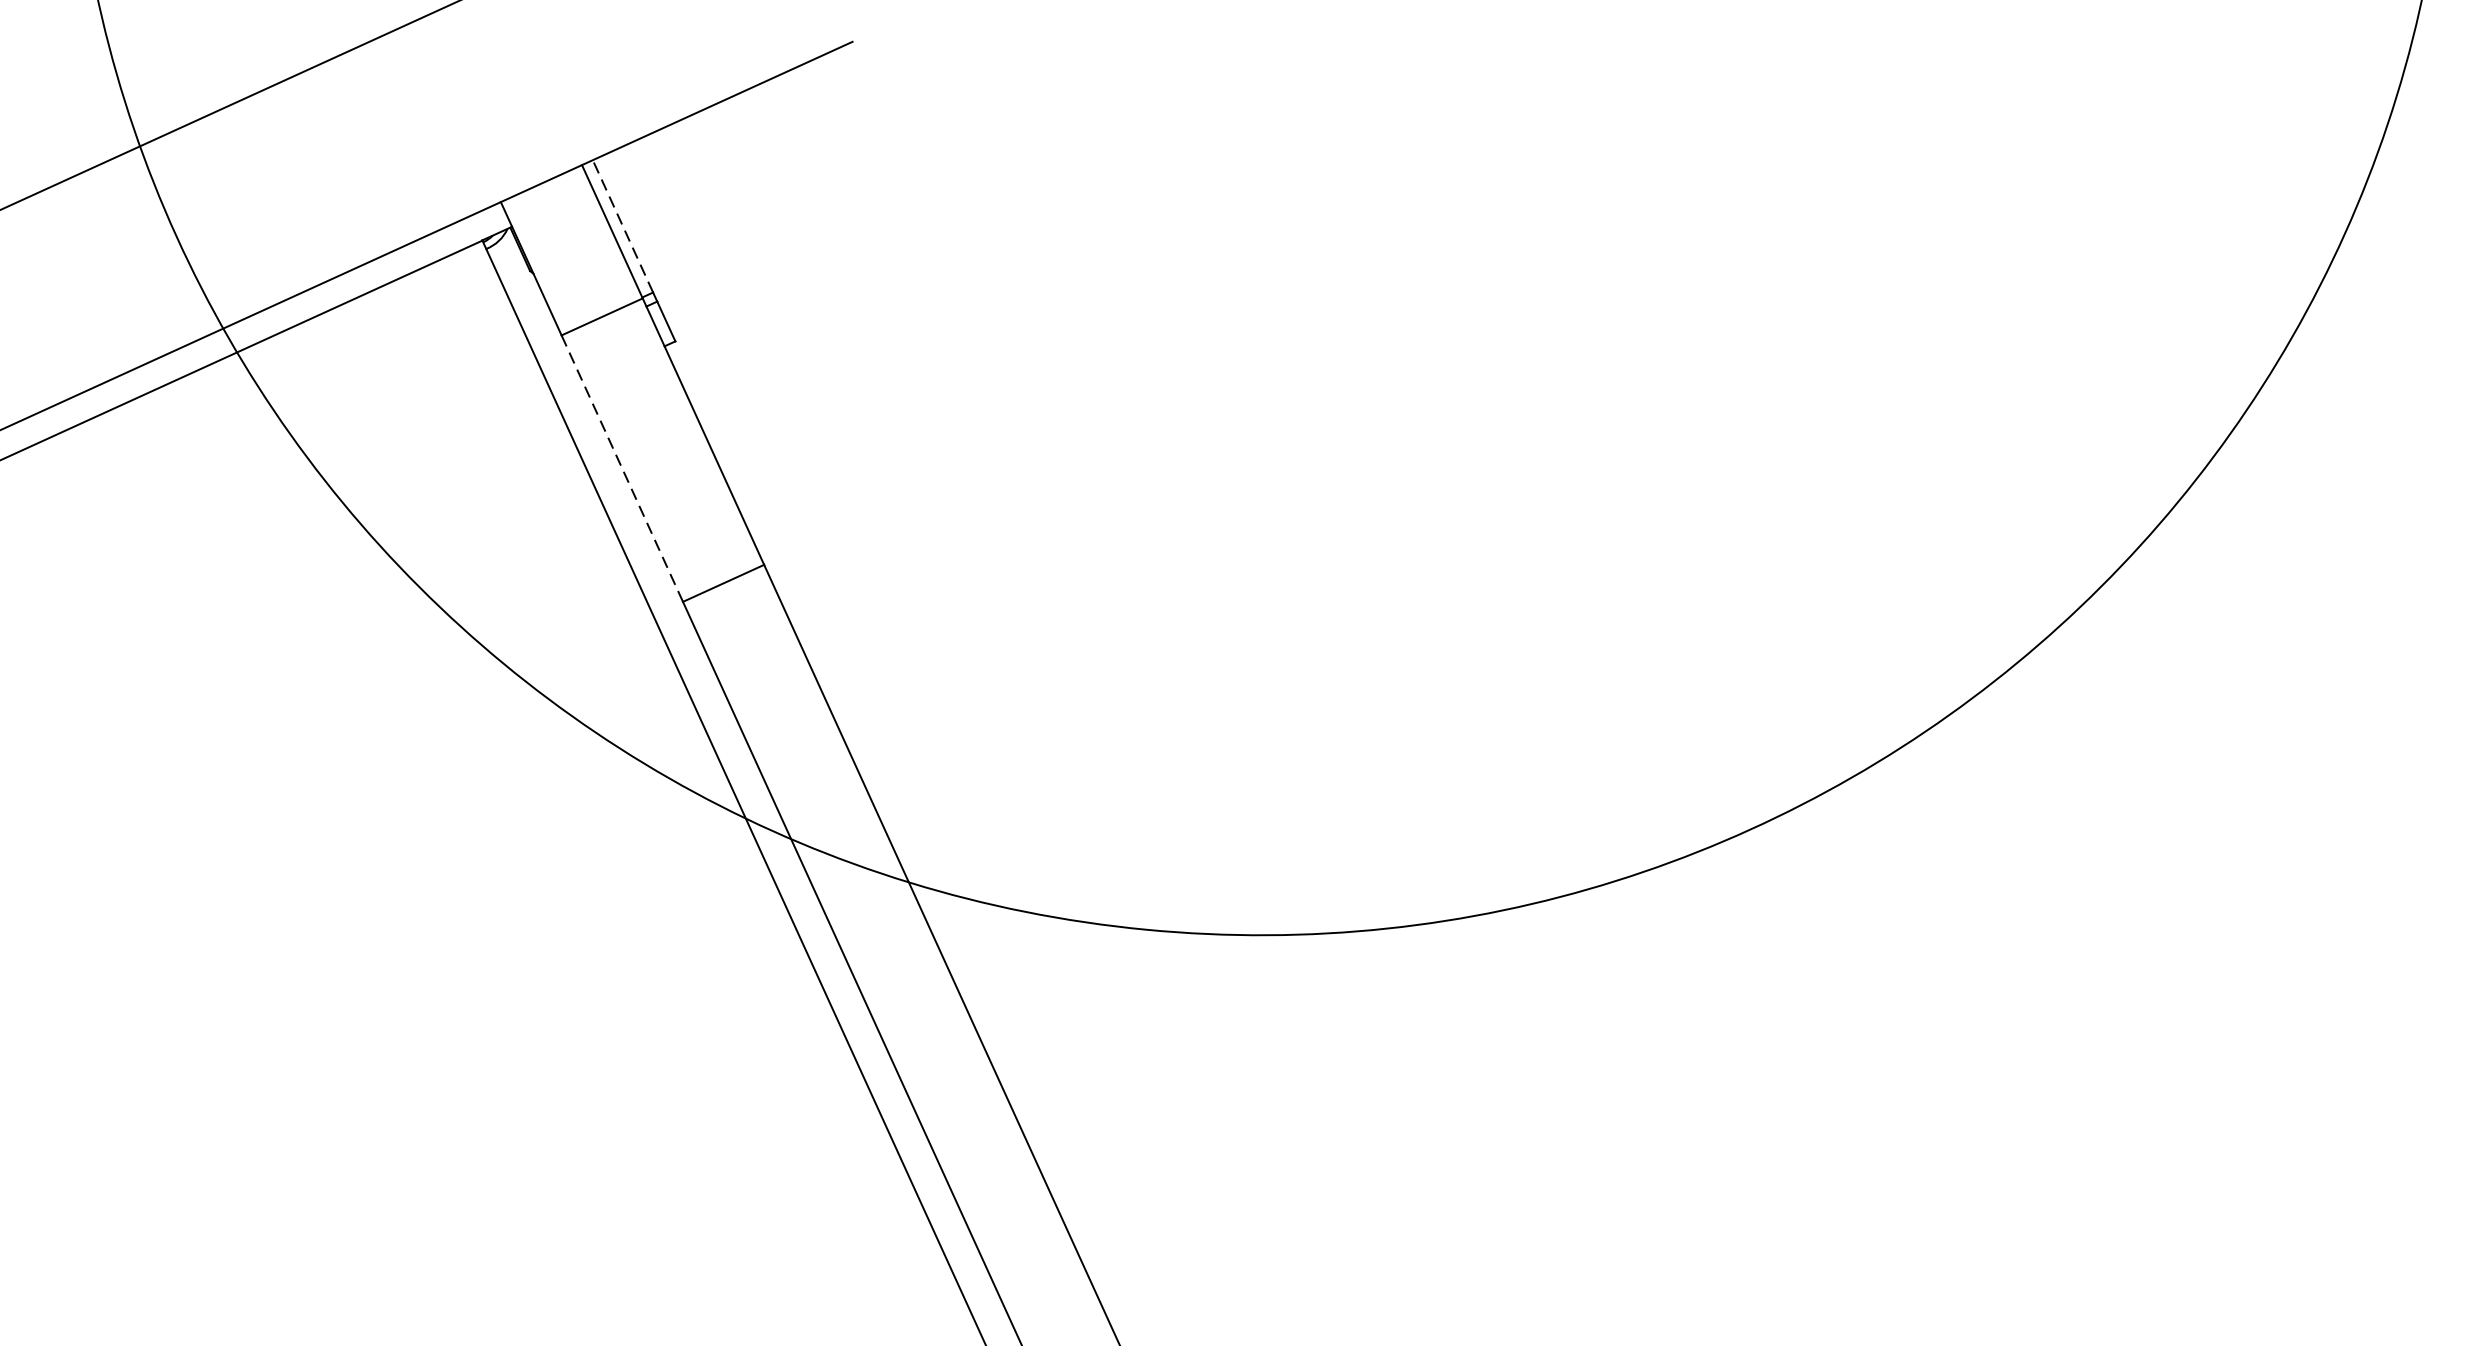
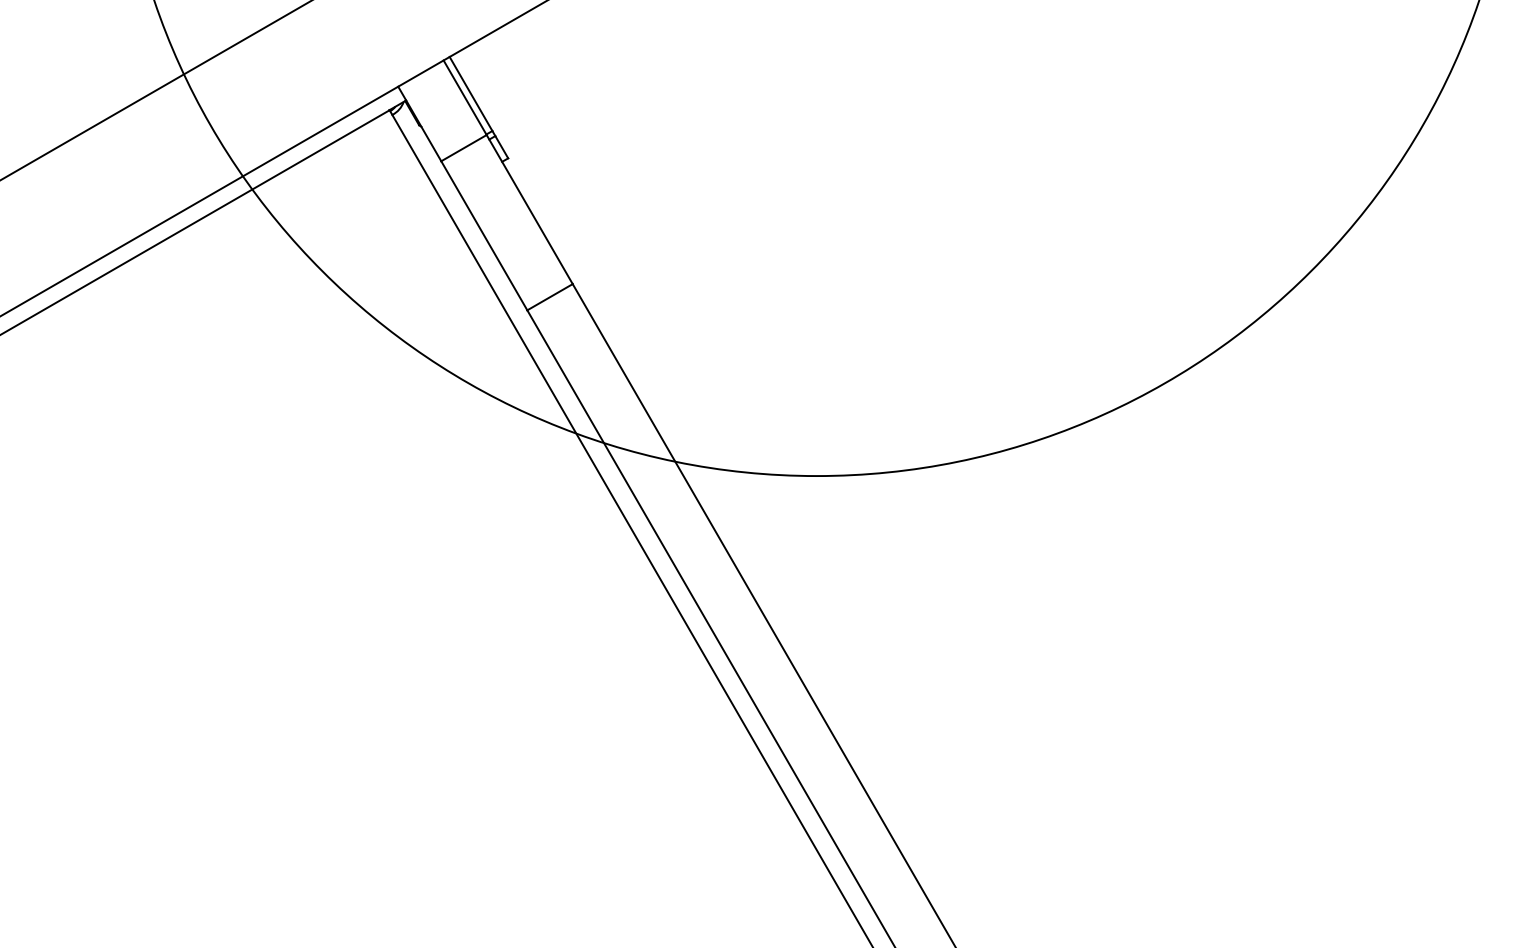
line: (623, 227) -> (471, 94), dashed -> solid
line: (622, 468) -> (484, 235), dashed -> solid

